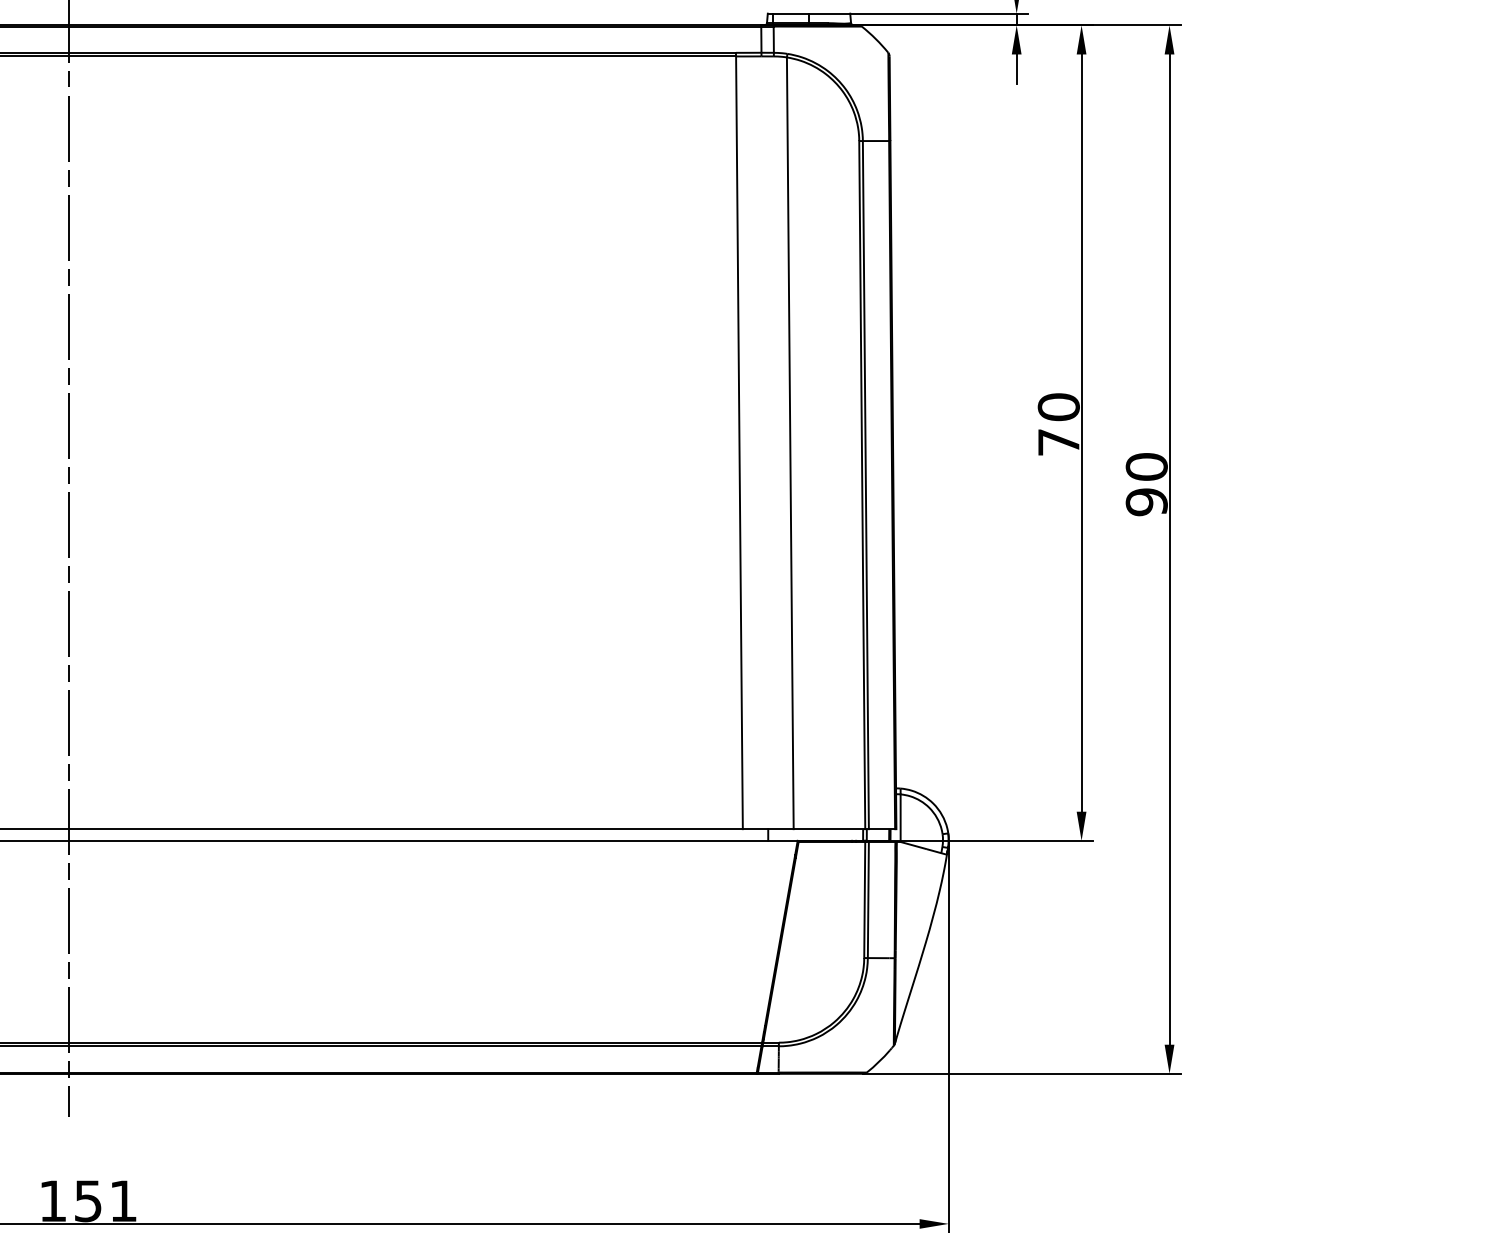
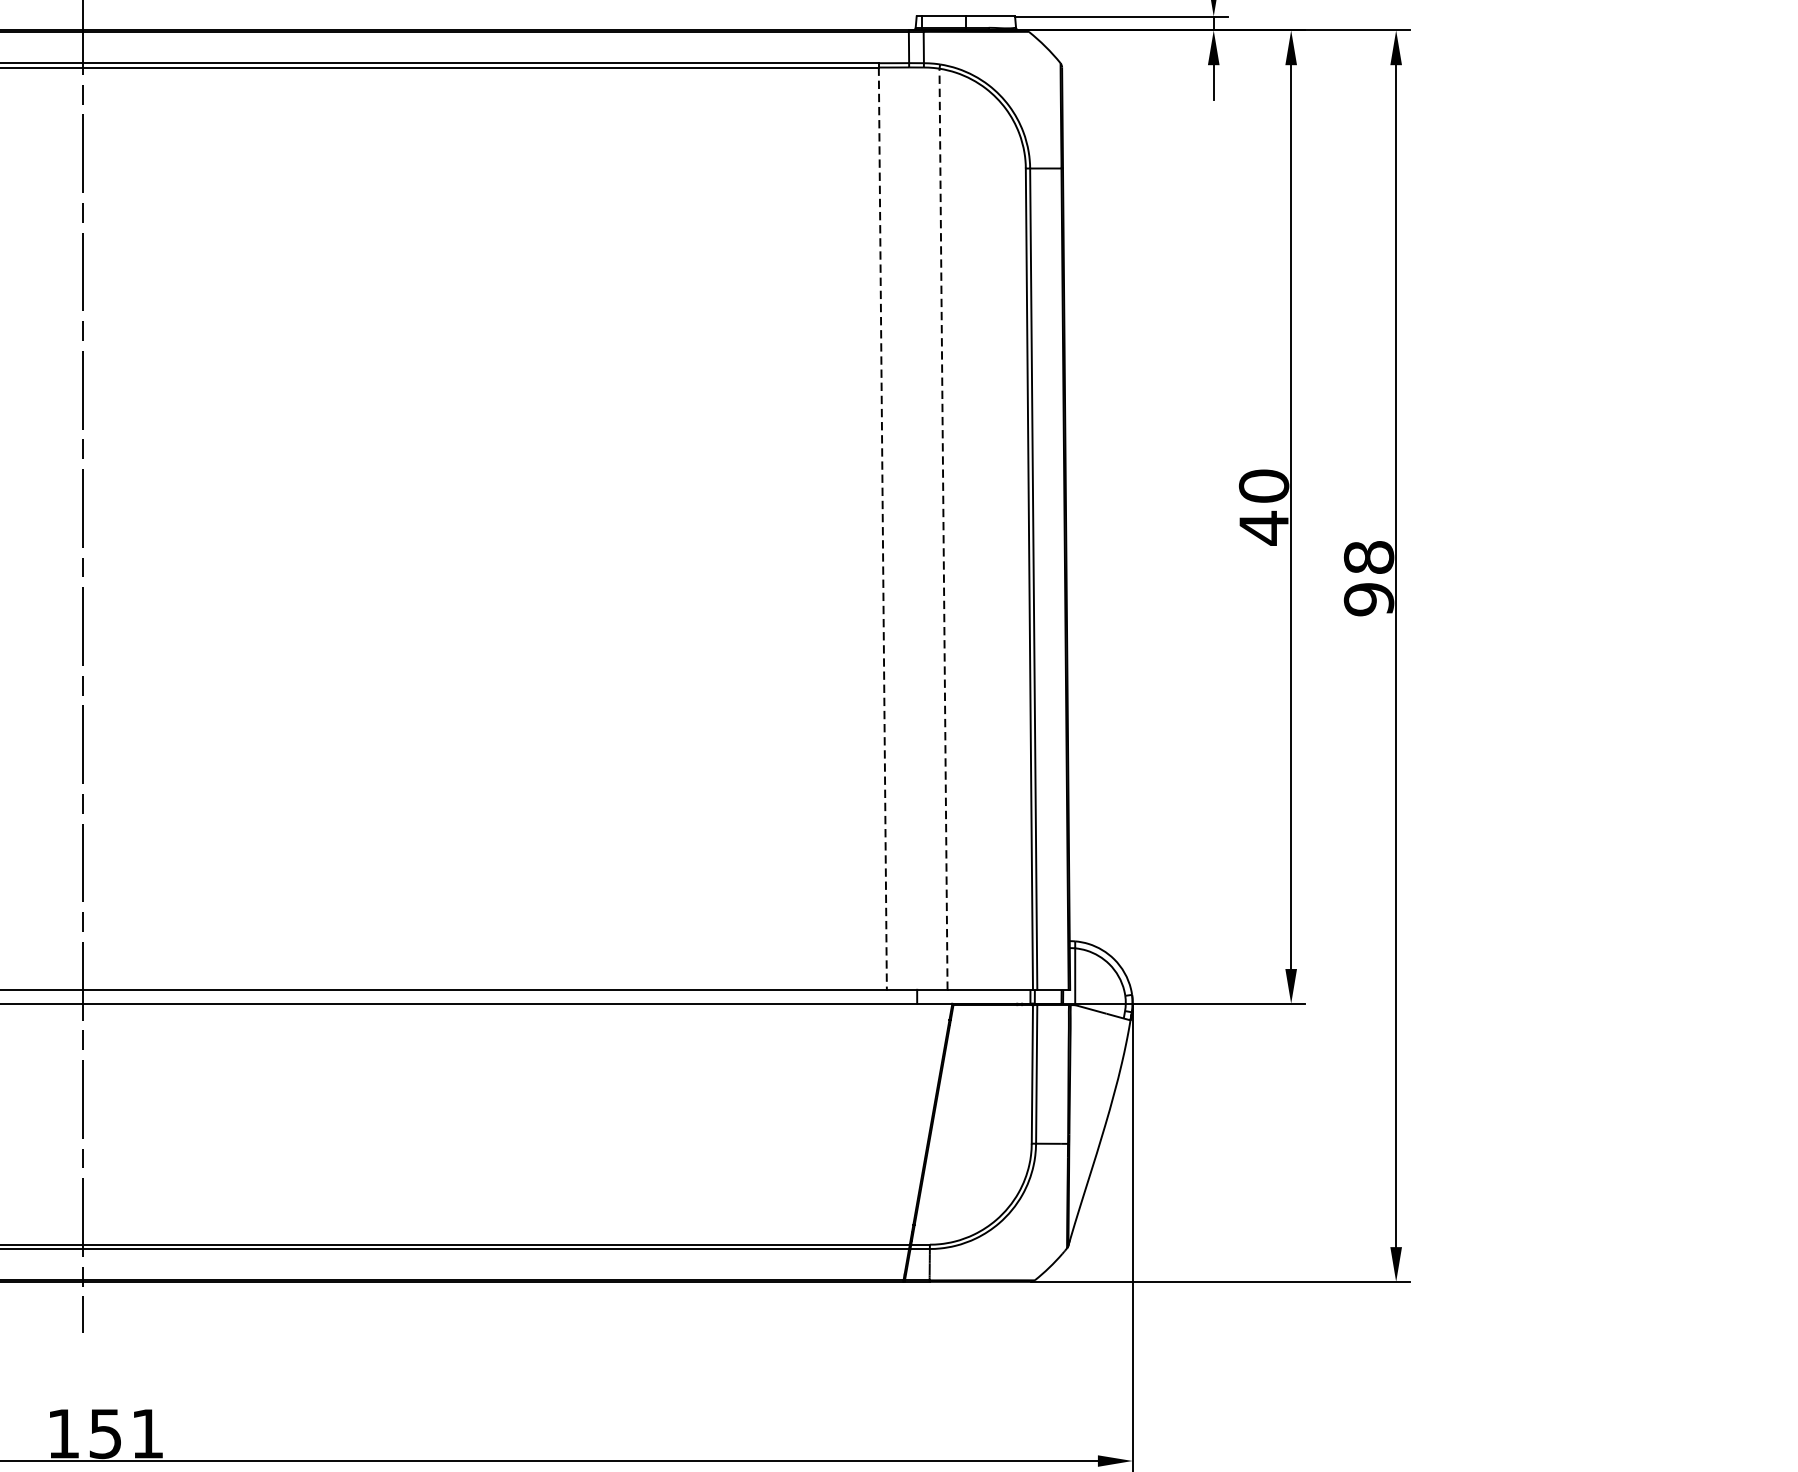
text: (1058, 442) -> (1263, 528), 70 -> 40
line: (739, 443) -> (882, 529), solid -> dashed
line: (790, 443) -> (943, 529), solid -> dashed
text: (1146, 466) -> (1368, 556), 90 -> 98

